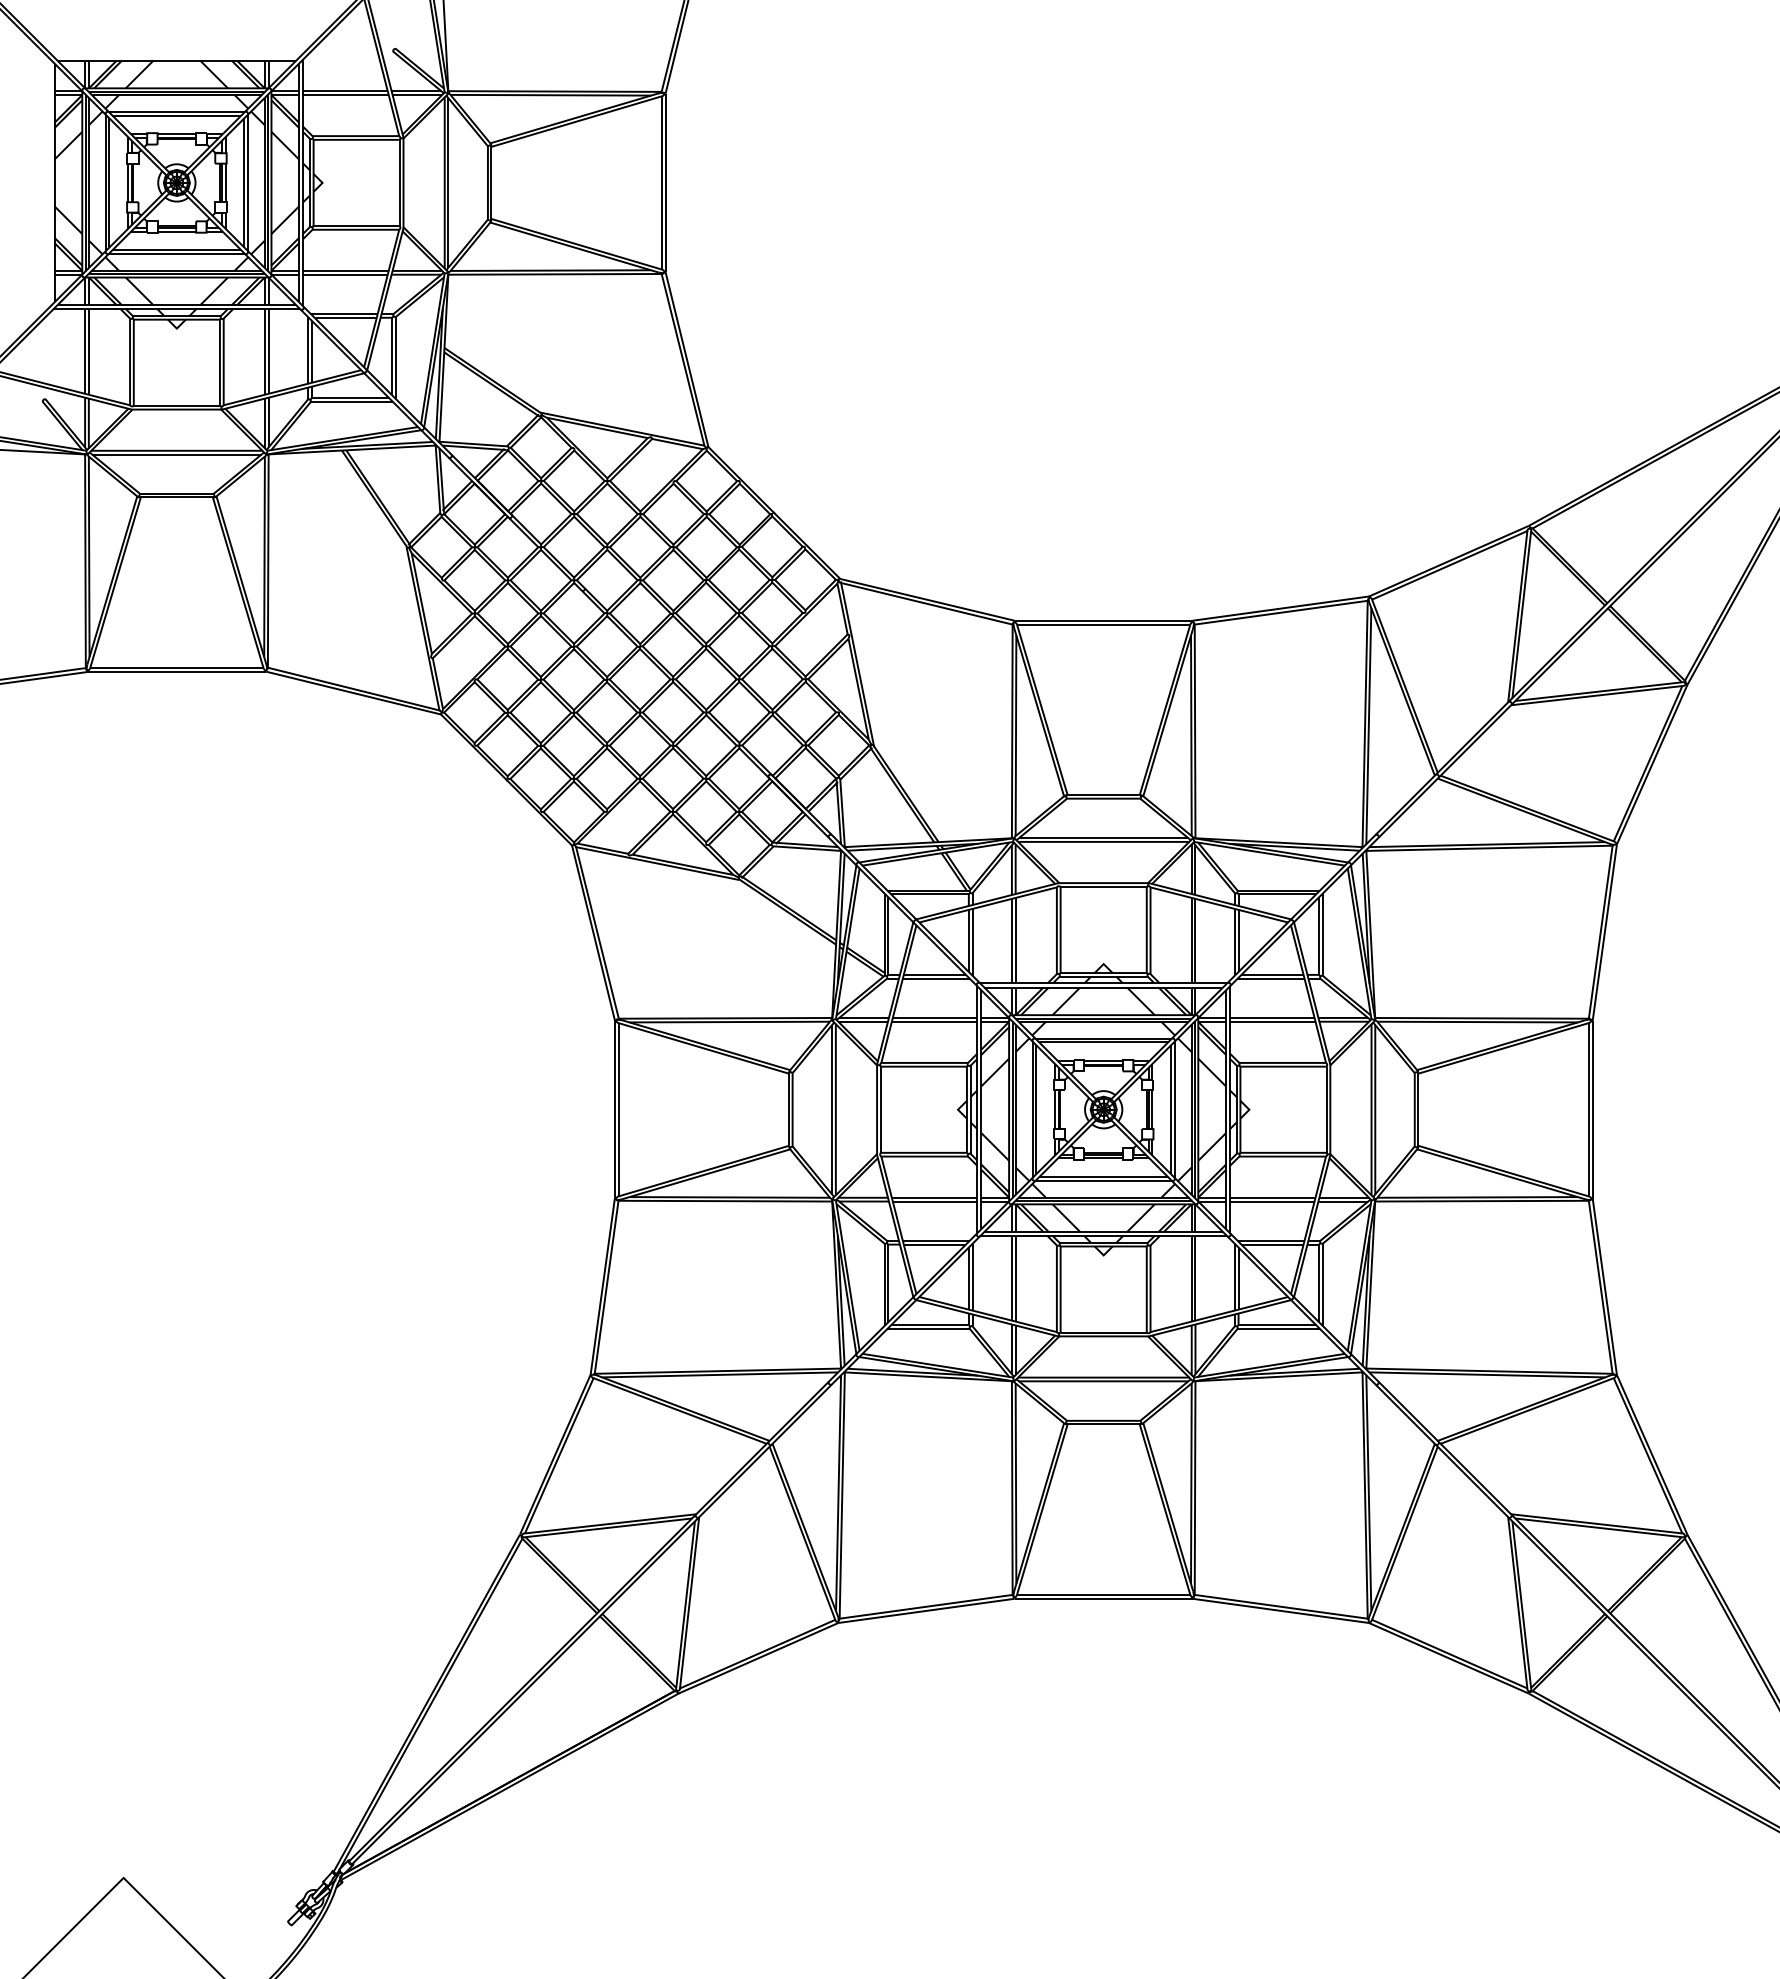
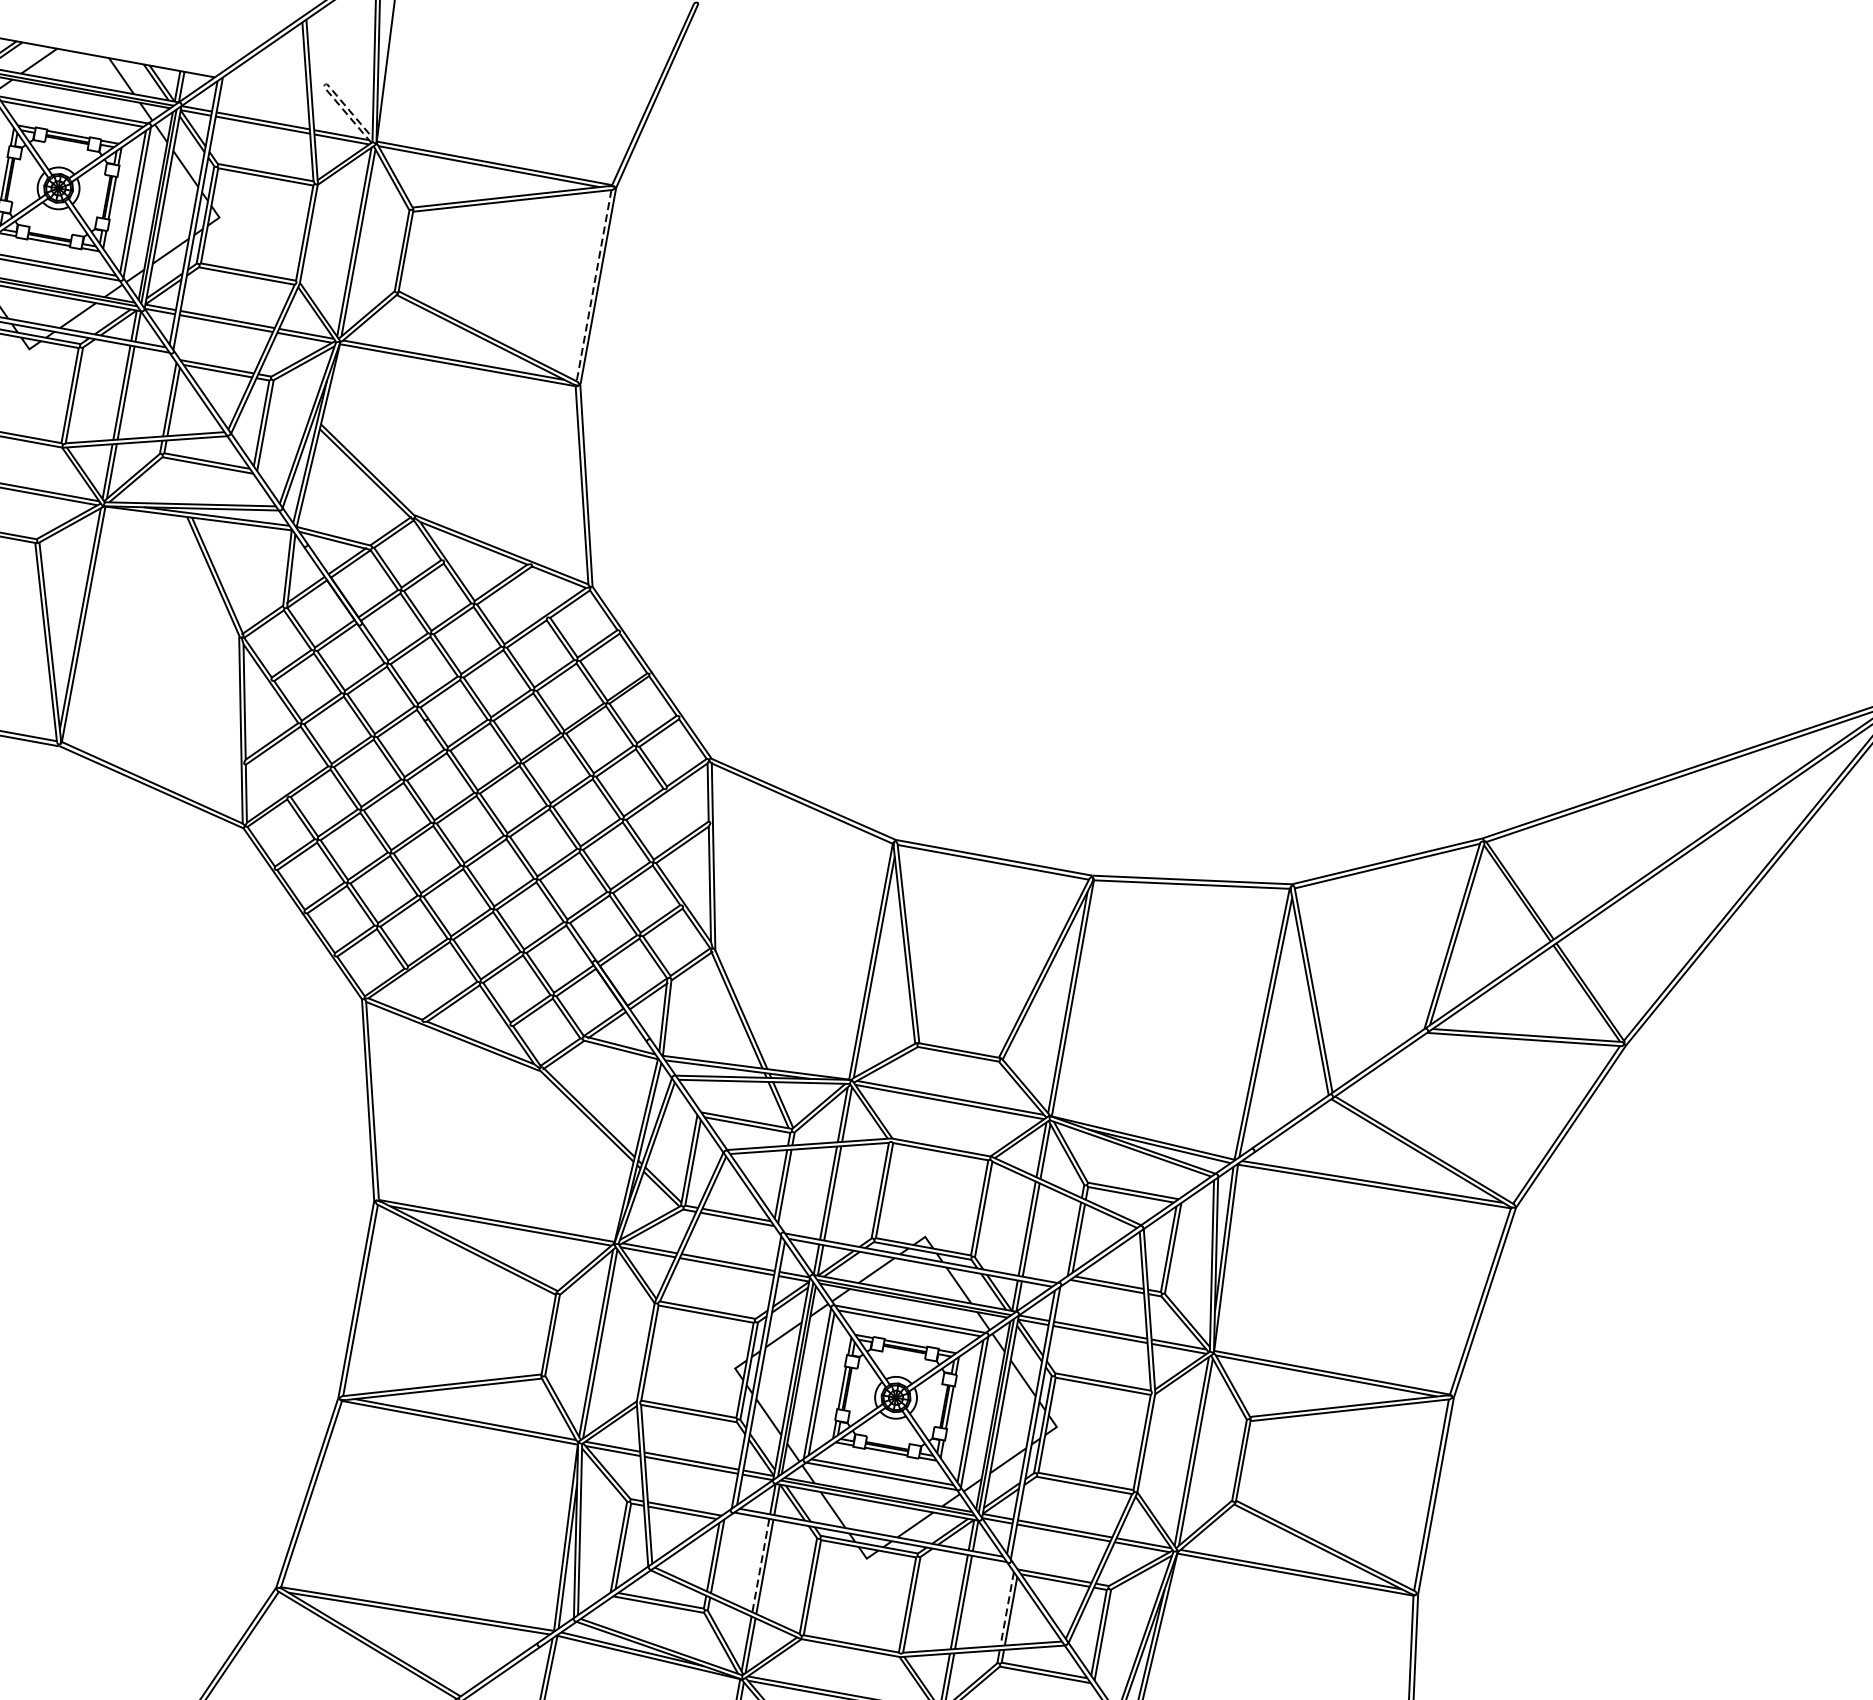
line: (393, 50) -> (324, 85), solid -> dashed
line: (661, 182) -> (593, 285), solid -> dashed
line: (1234, 1277) -> (1006, 1609), solid -> dashed
line: (1011, 1278) -> (760, 1565), solid -> dashed

